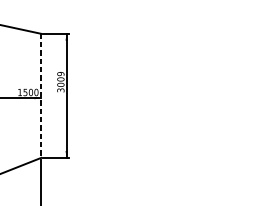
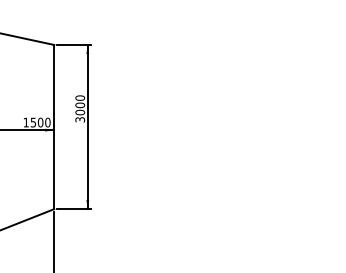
text: (61, 73) -> (80, 97), 3009 -> 3000
line: (41, 96) -> (54, 127), dashed -> solid

